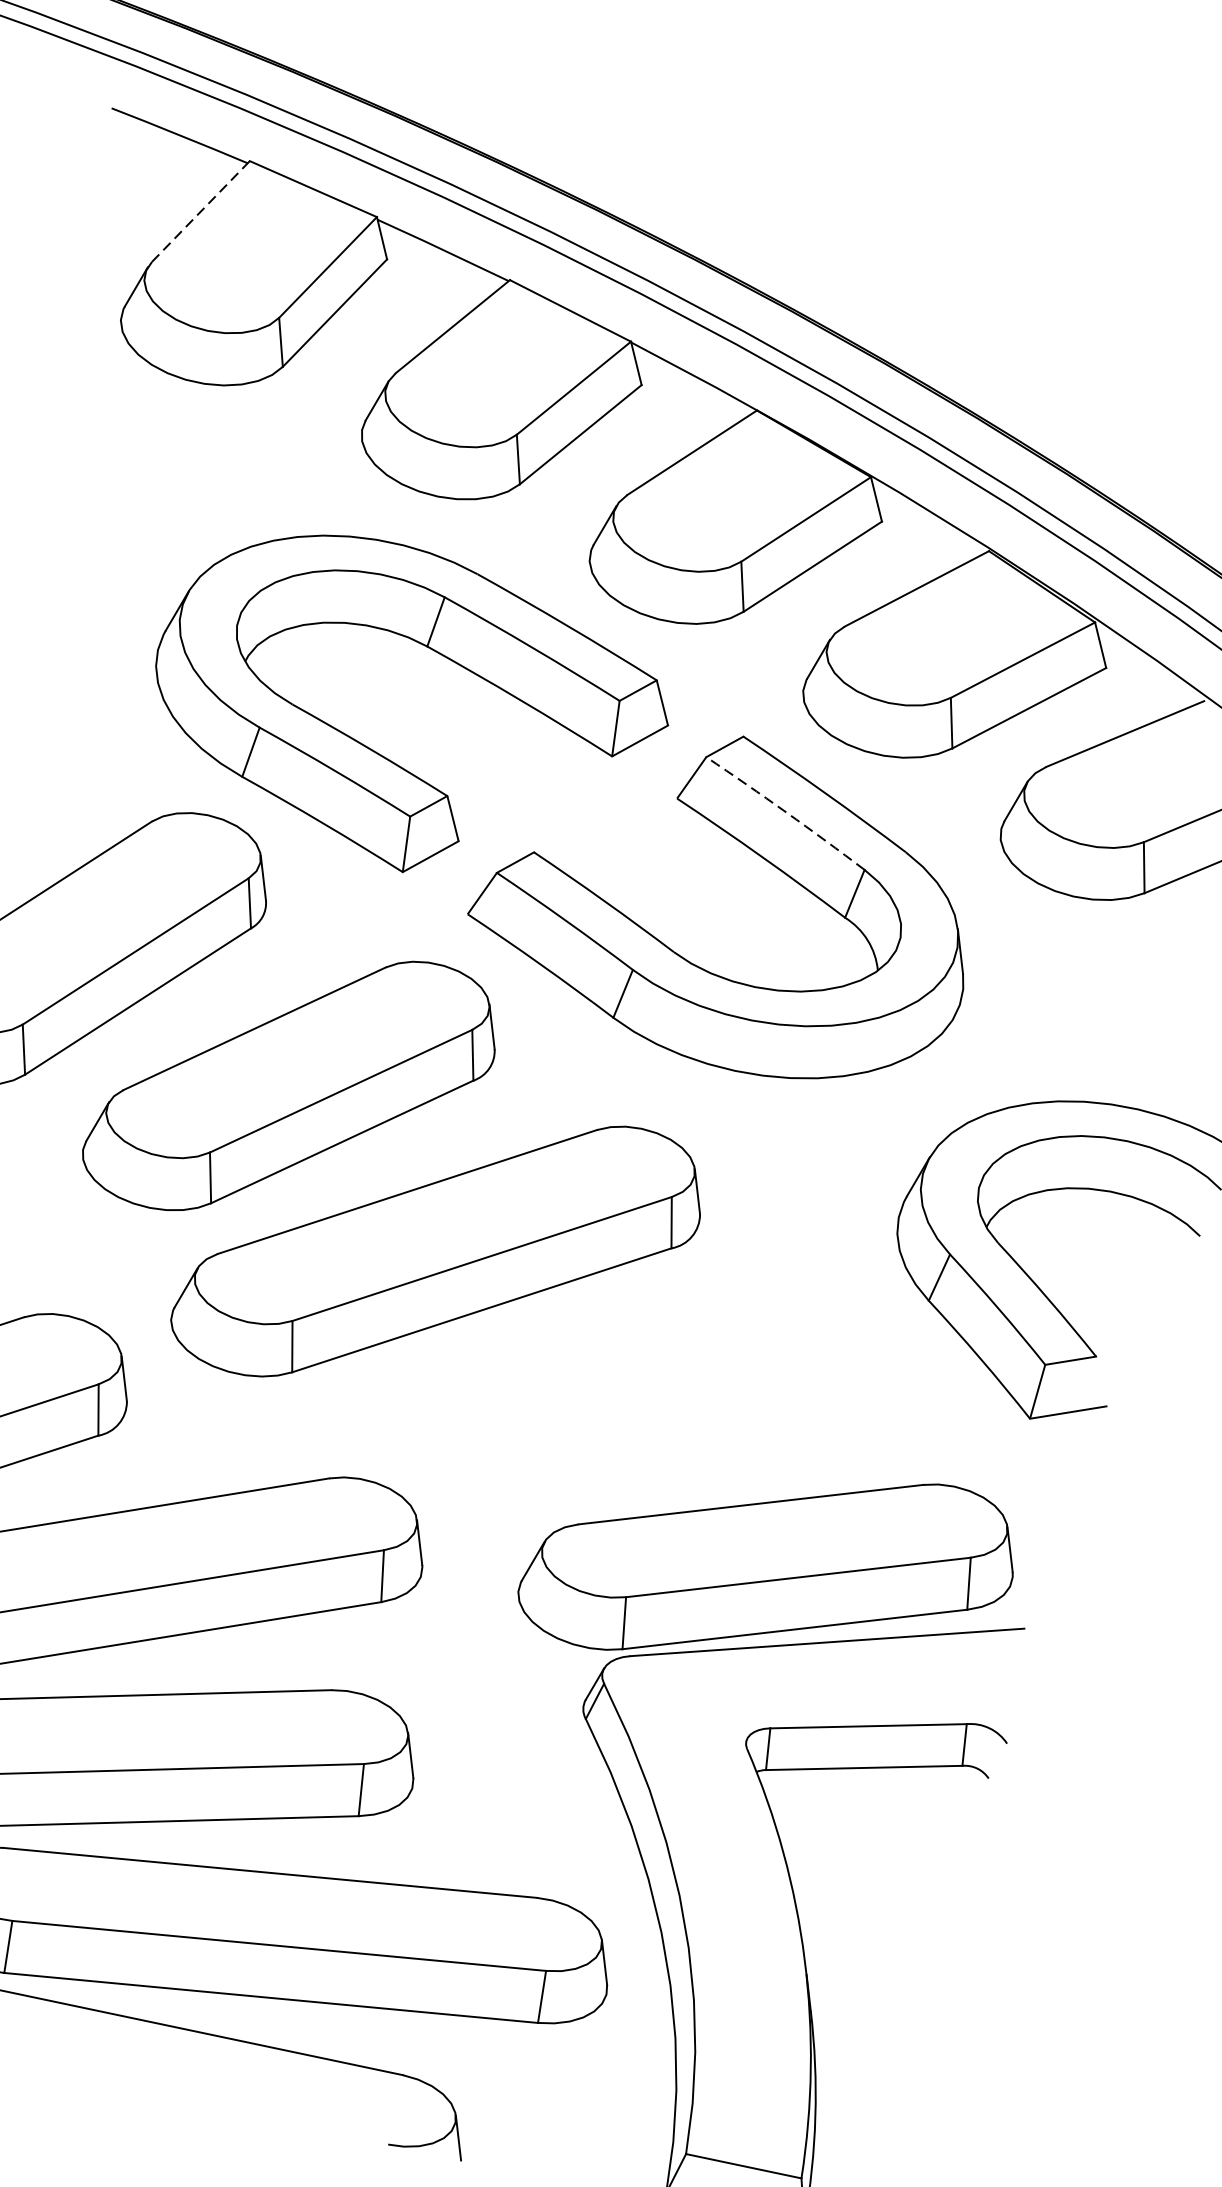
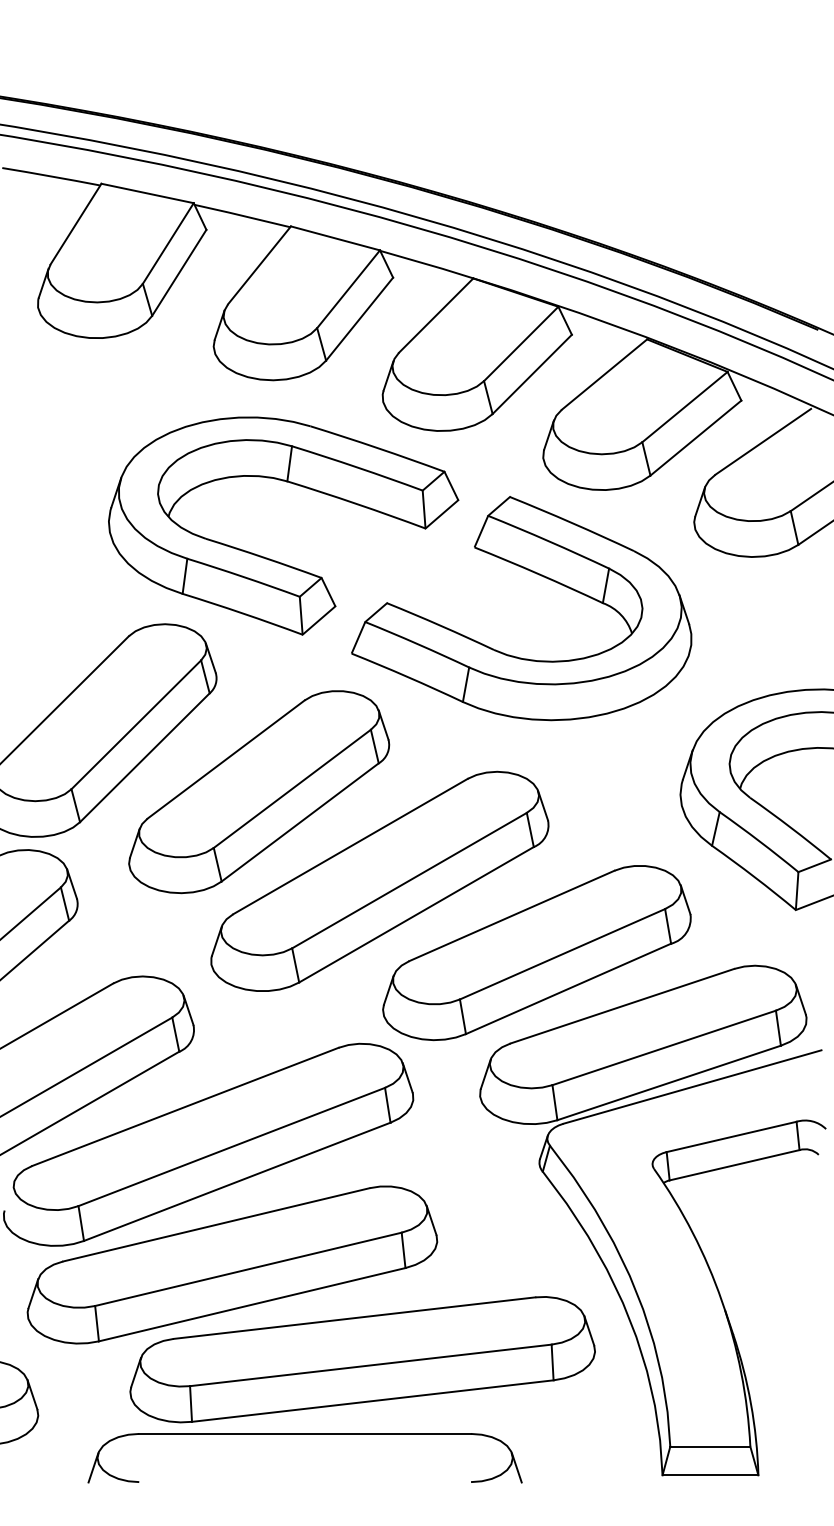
line: (201, 212) -> (76, 224), dashed -> solid
arc: (786, 812) -> (549, 541), dashed -> solid
part: (643, 1402) -> (536, 953), added

